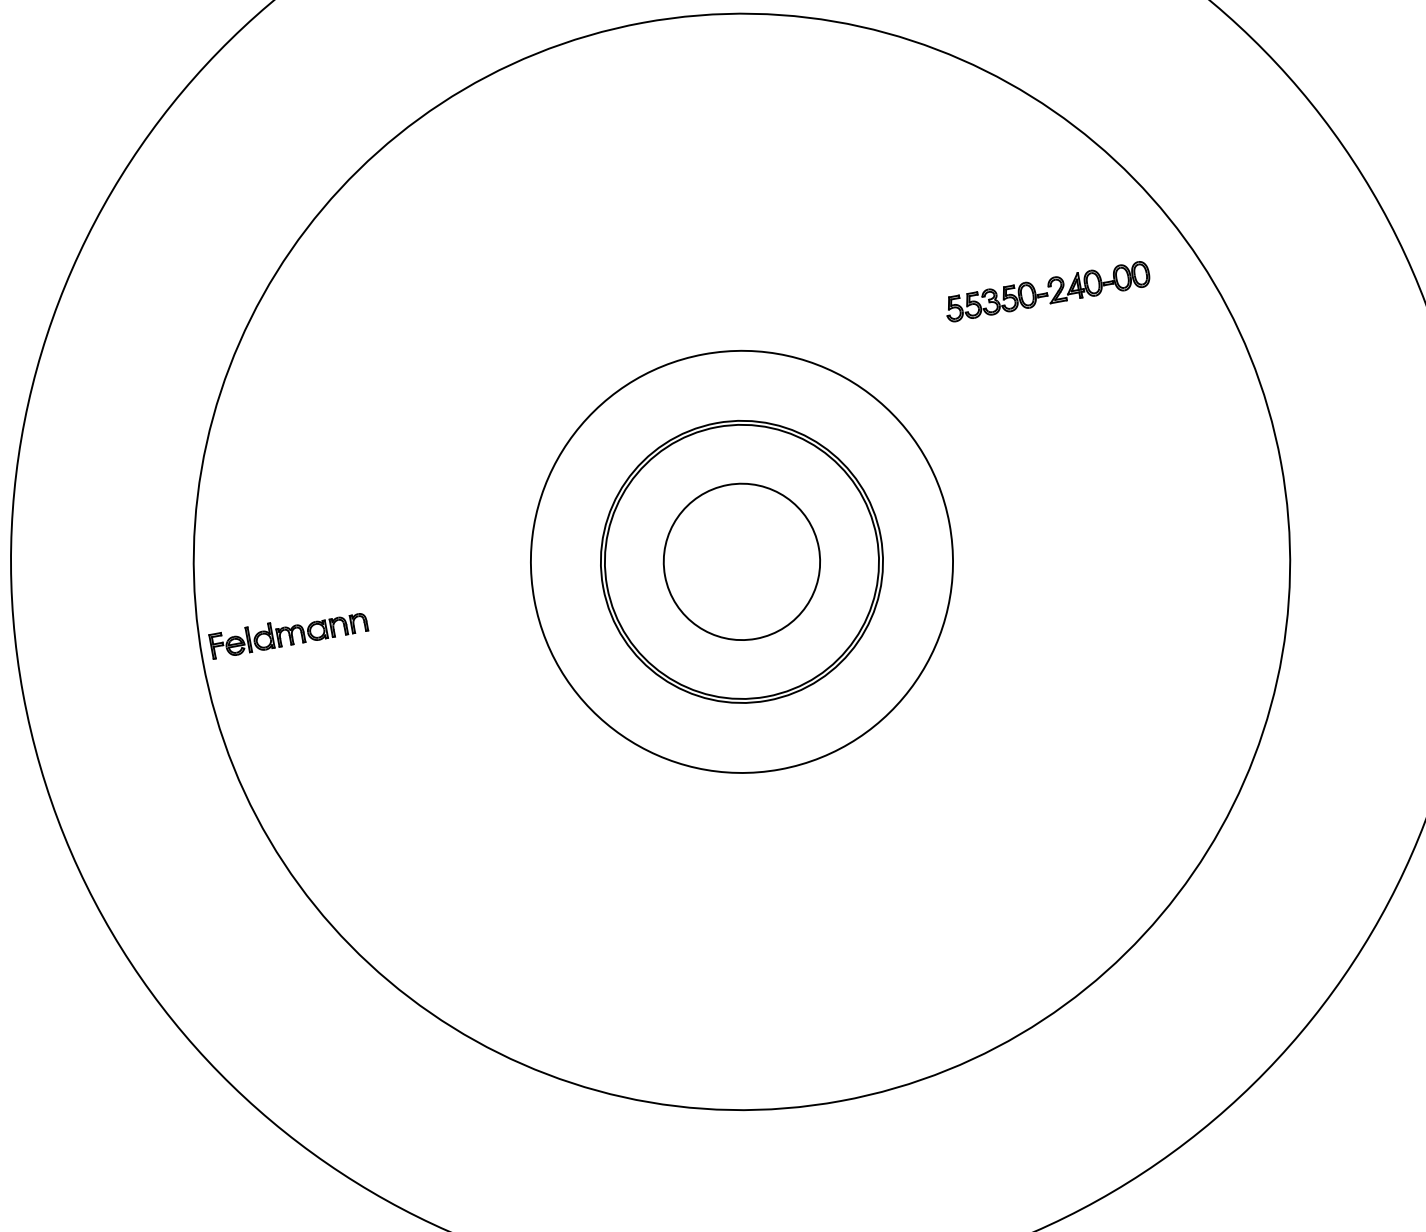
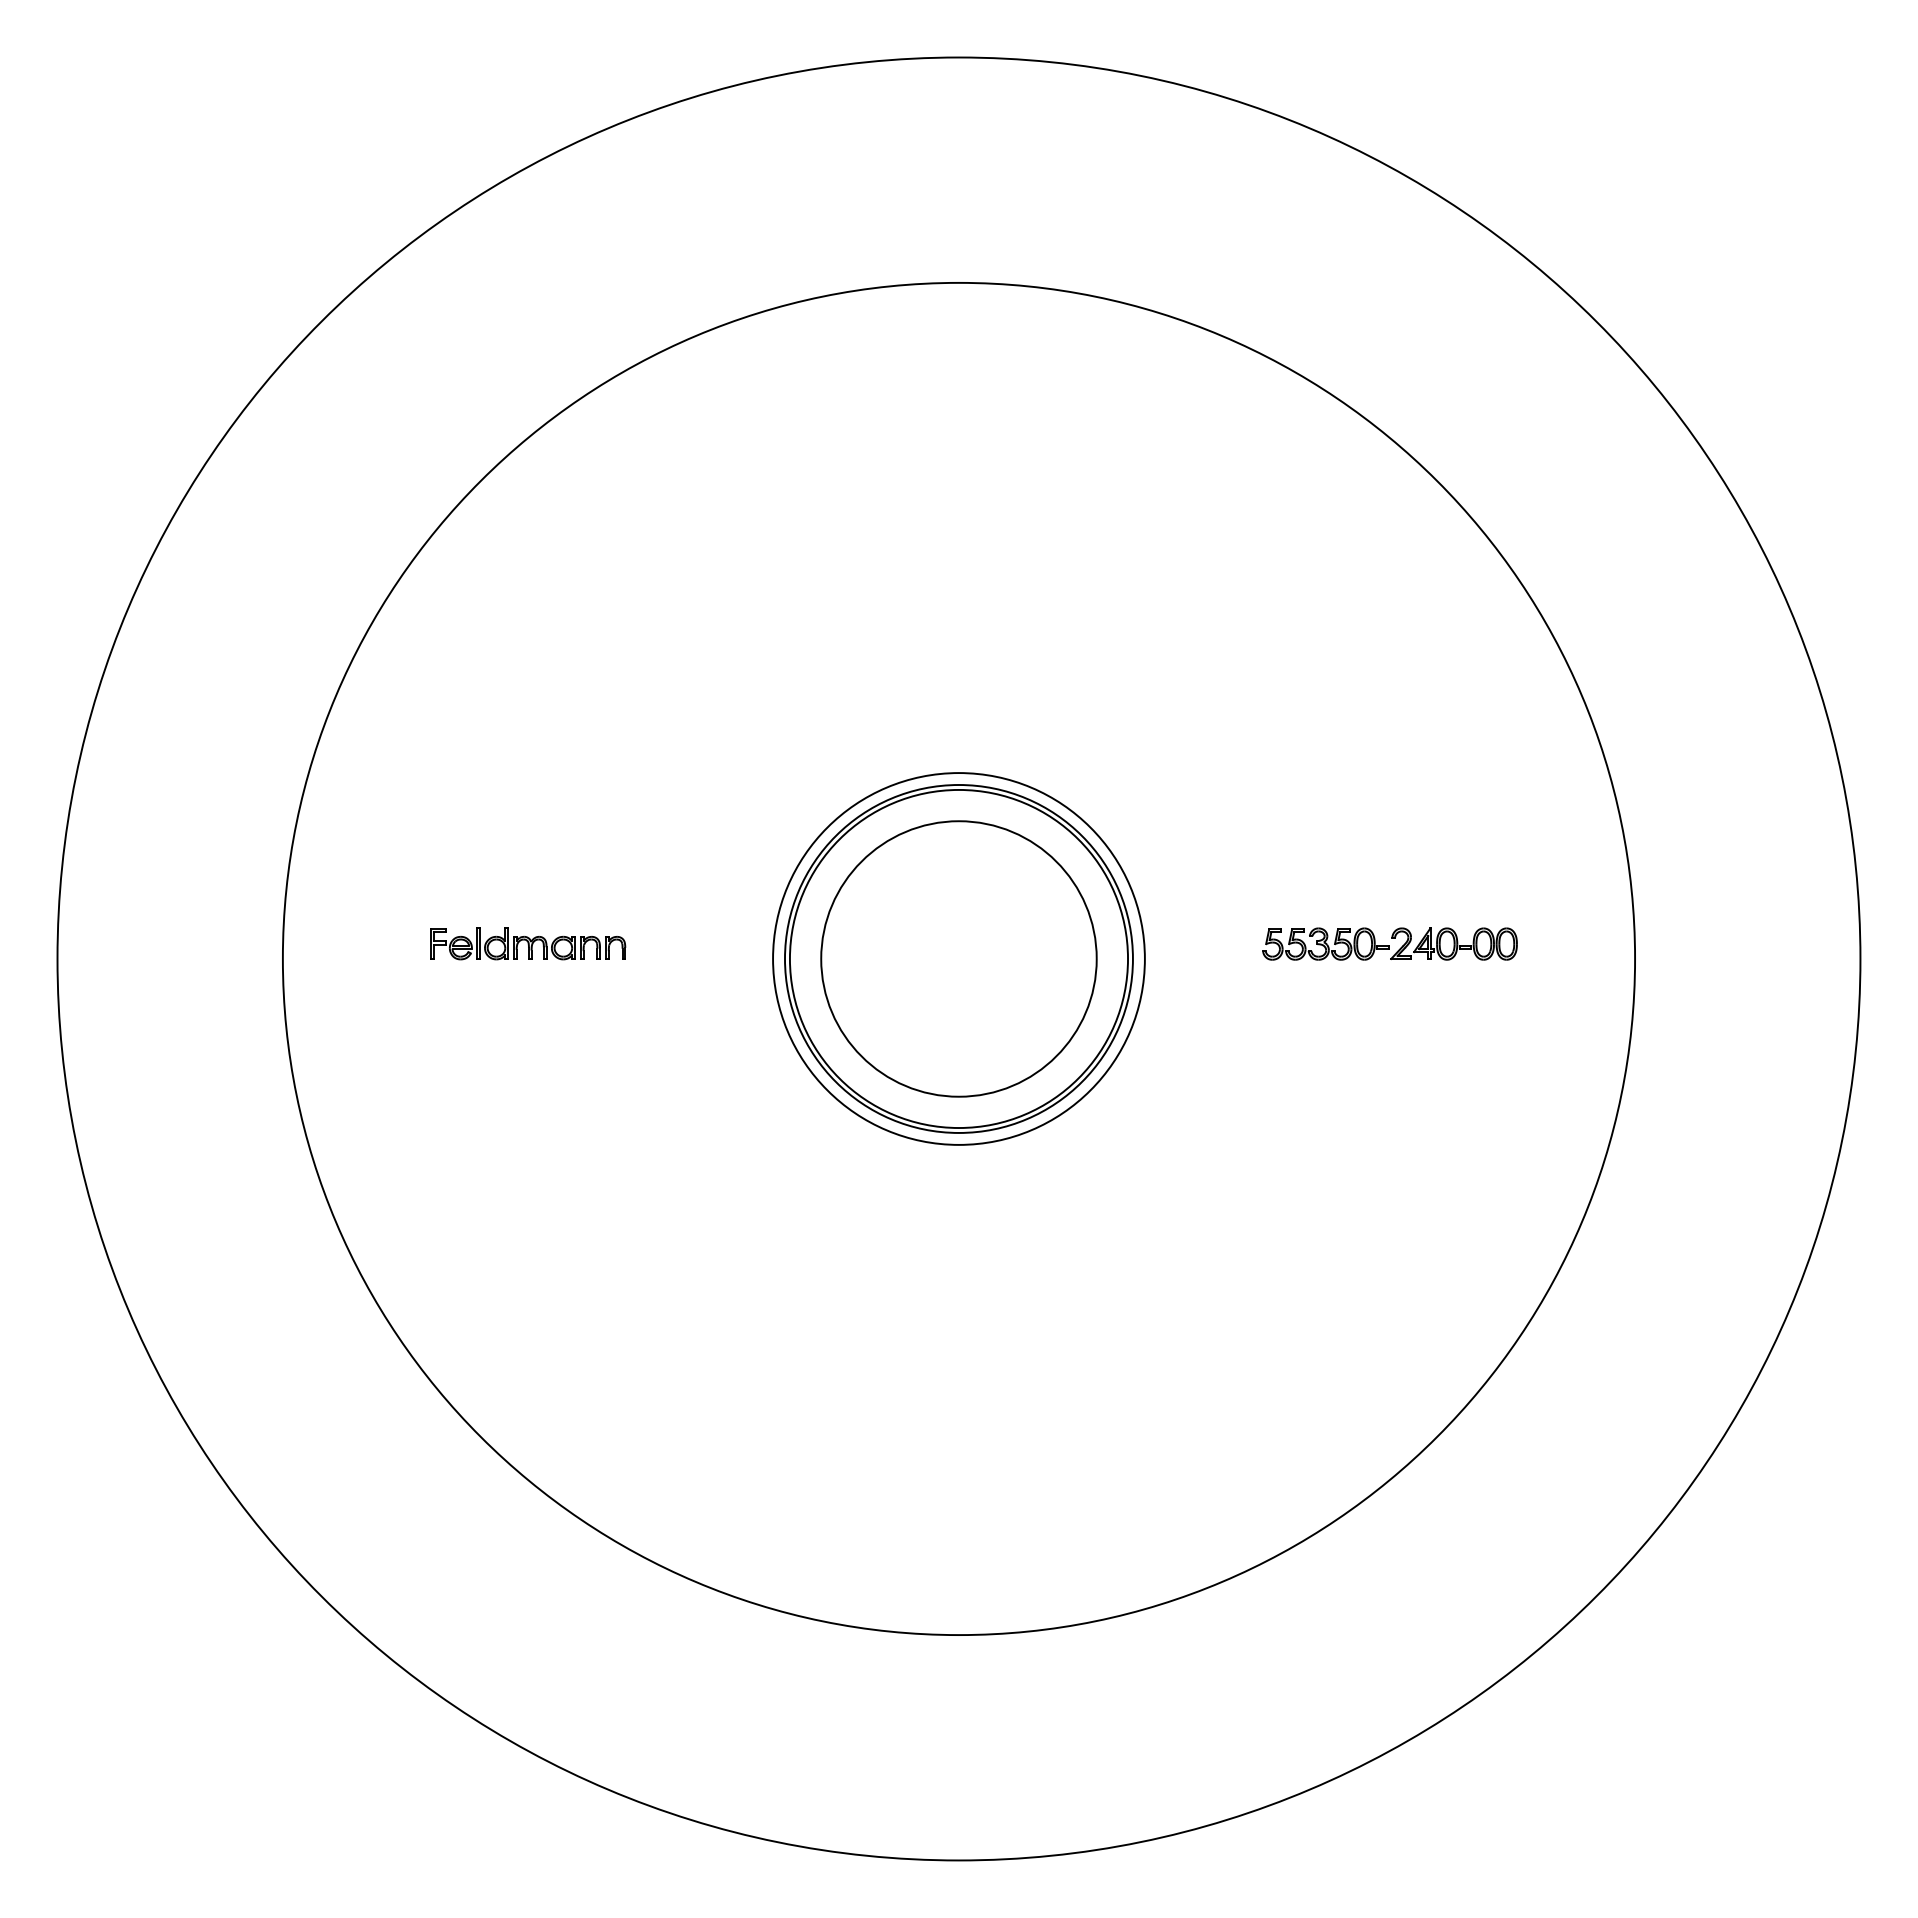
part: (1047, 291) -> (1389, 943), moved
circle: (741, 561) -> (958, 958), size x0.71
circle: (741, 561) -> (958, 958), size x1.43
part: (288, 632) -> (528, 943), moved

